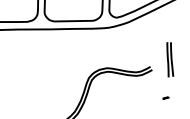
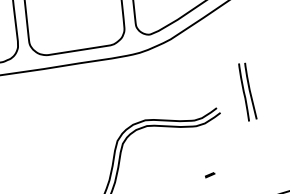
part: (165, 97) -> (209, 174), moved

